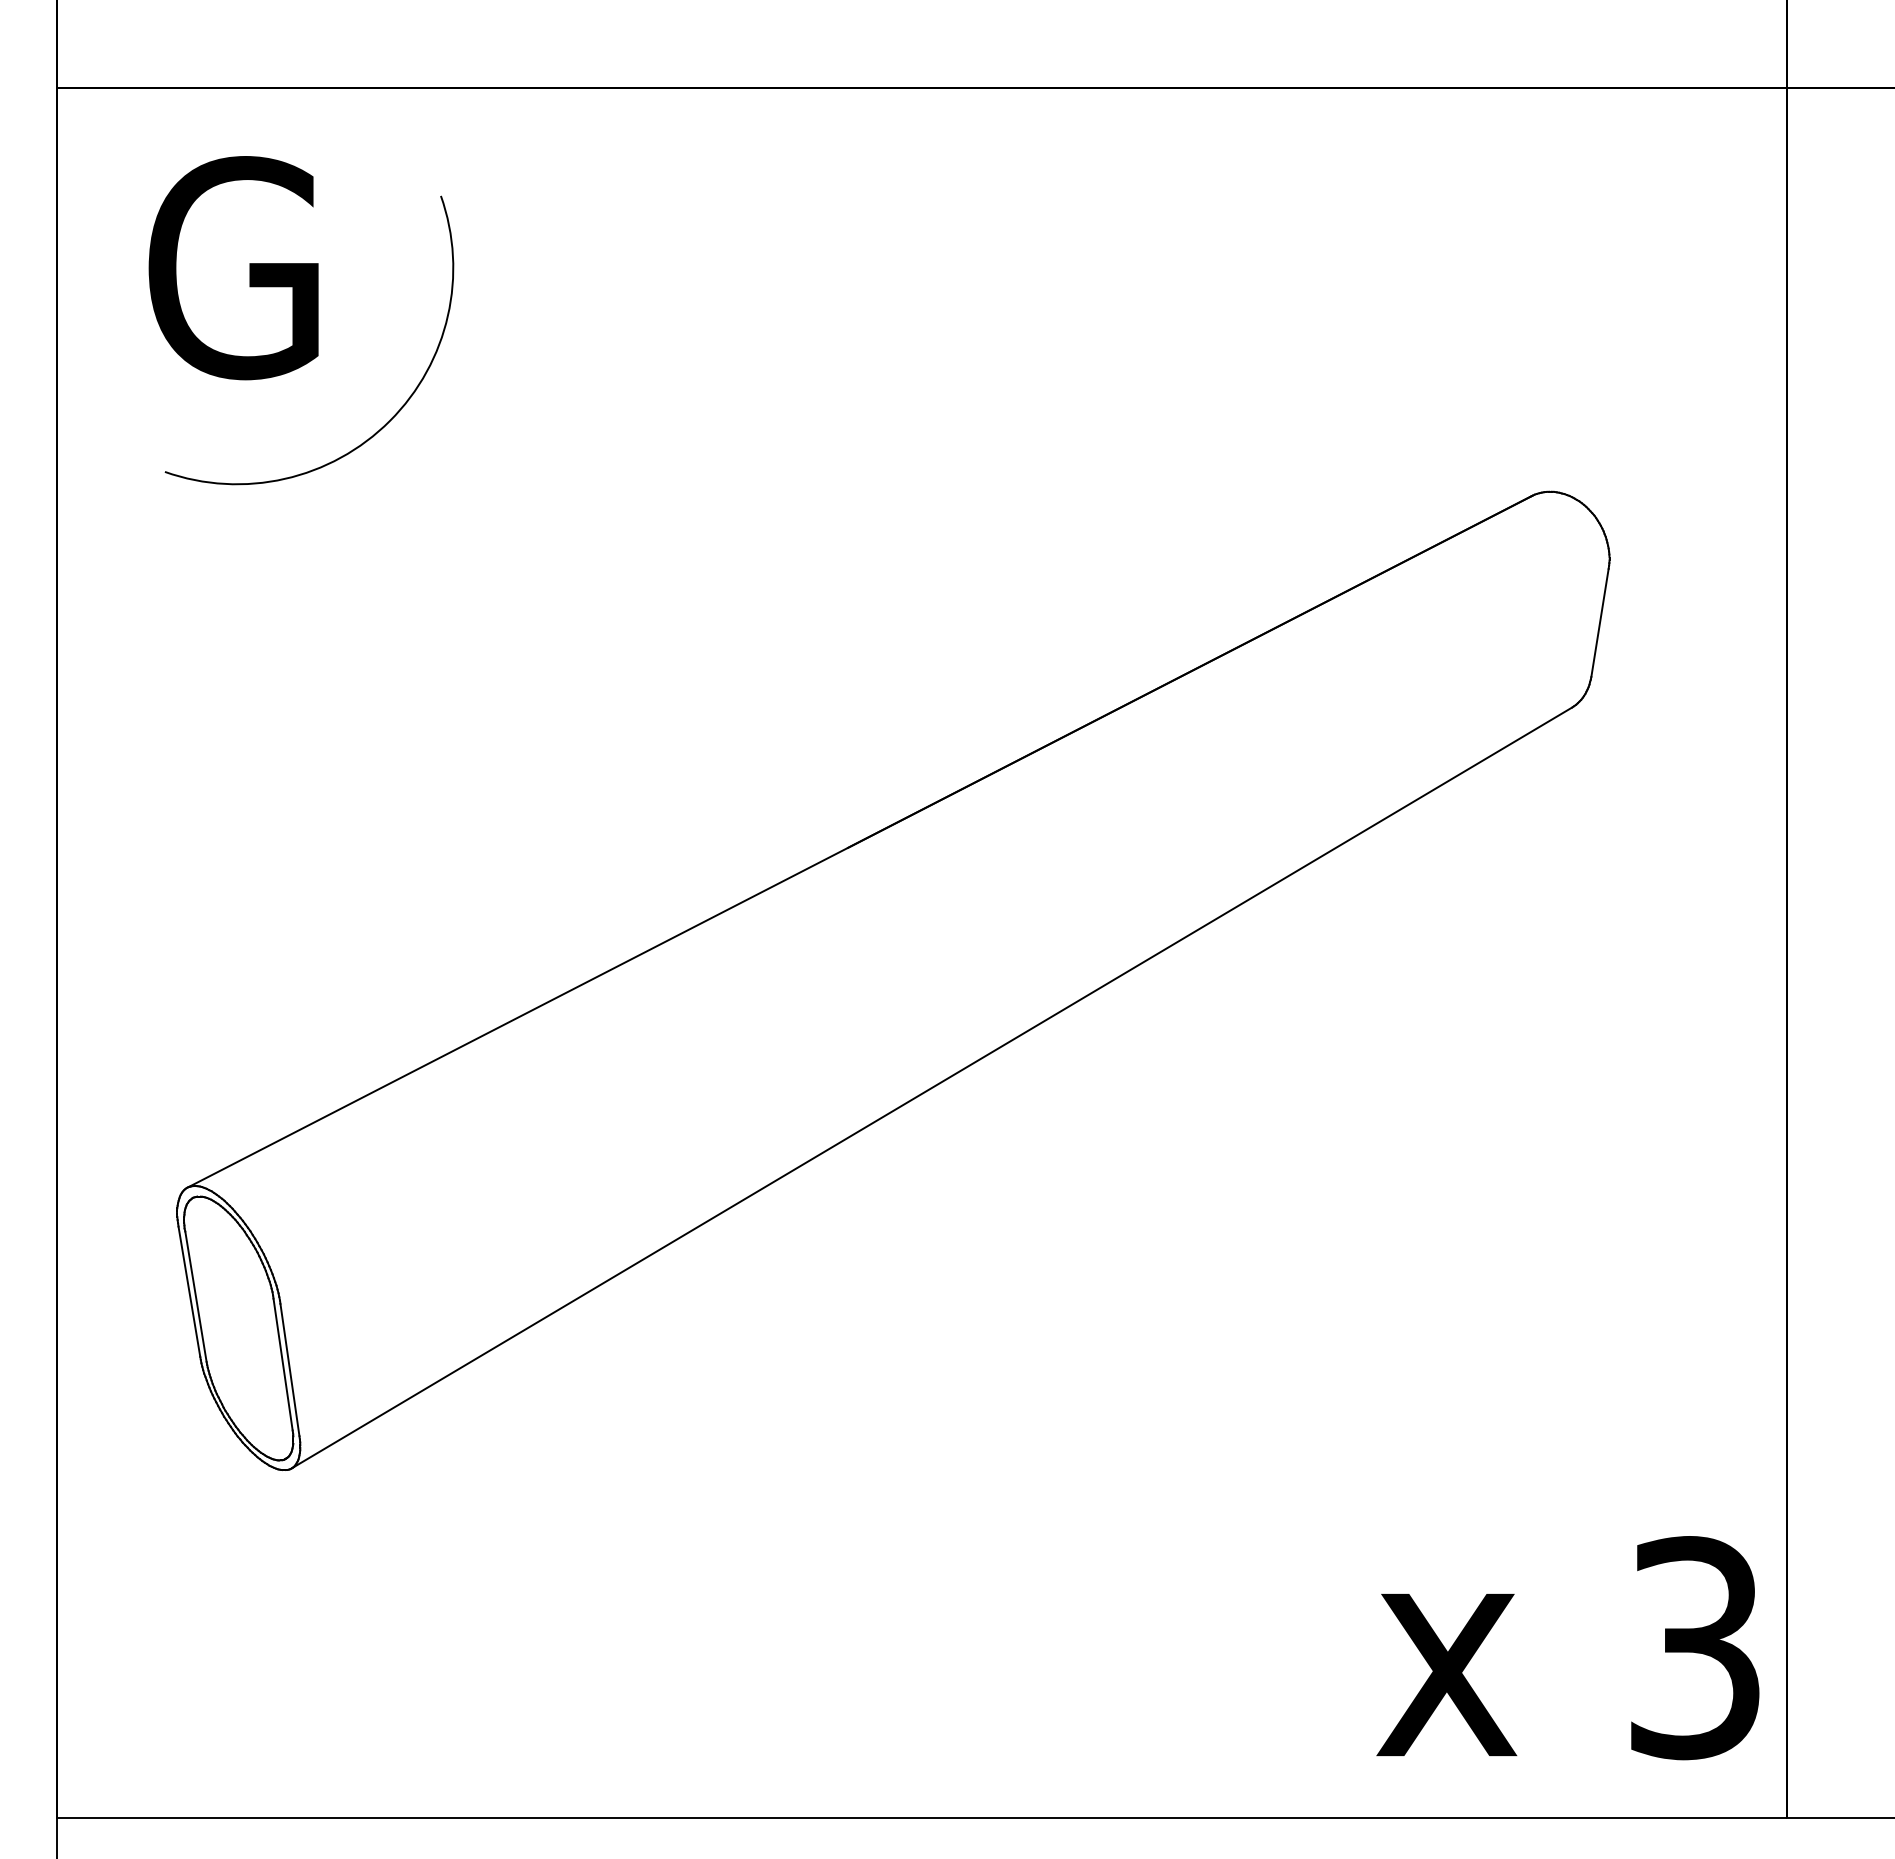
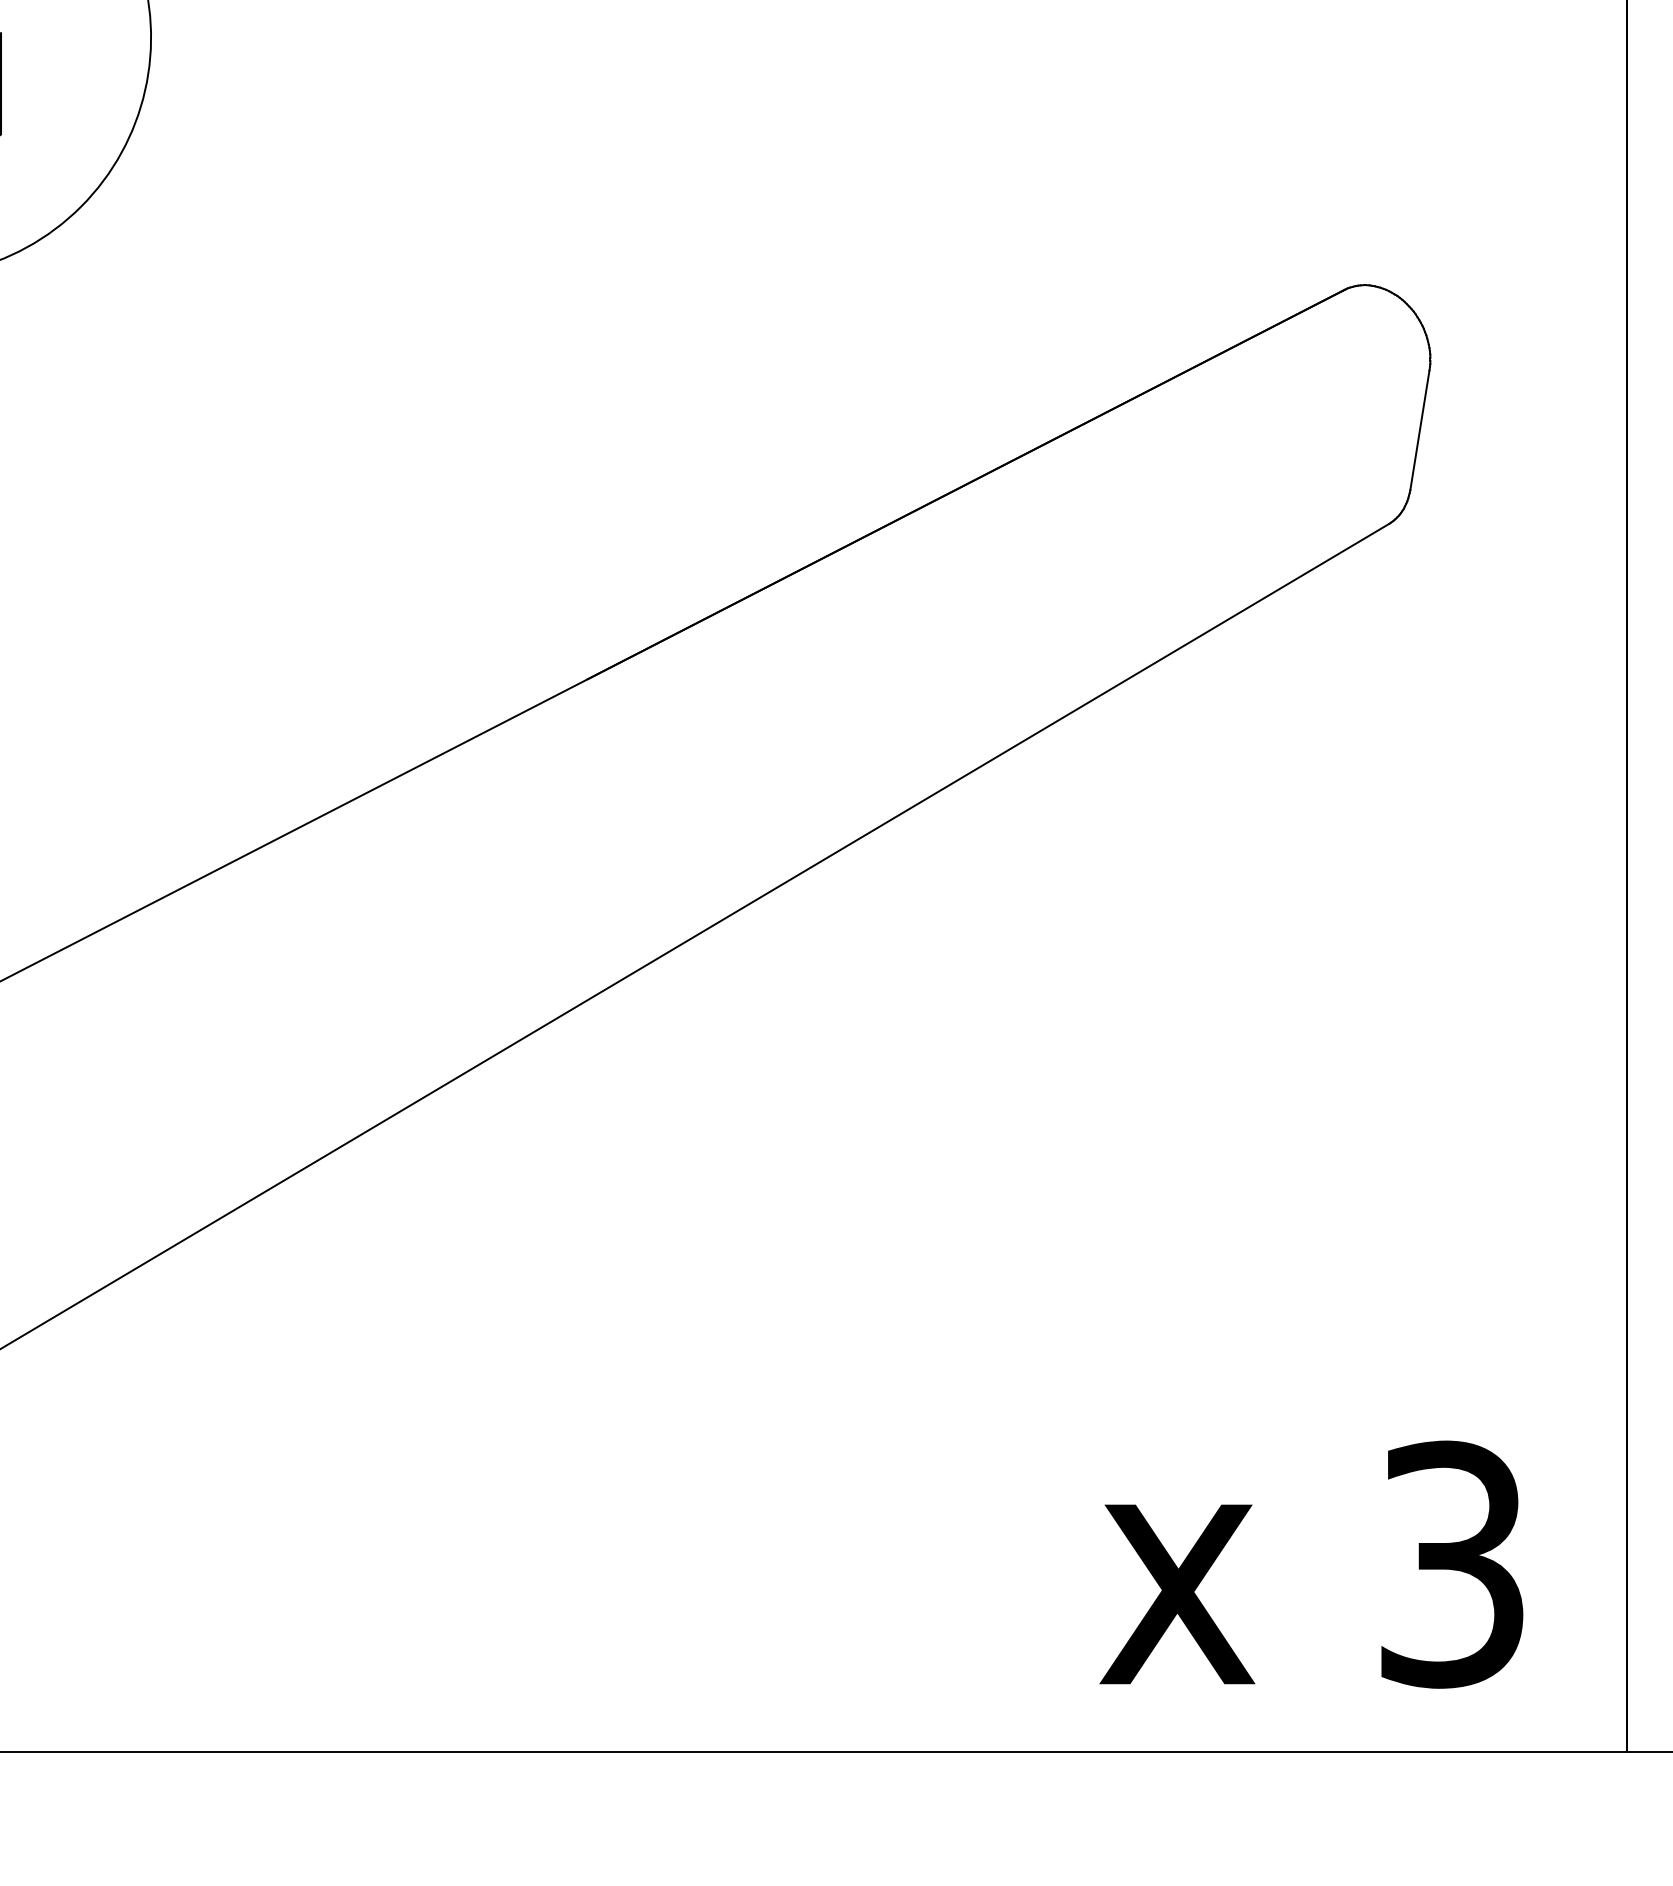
text: (1567, 1648) -> (1310, 1565), moved

